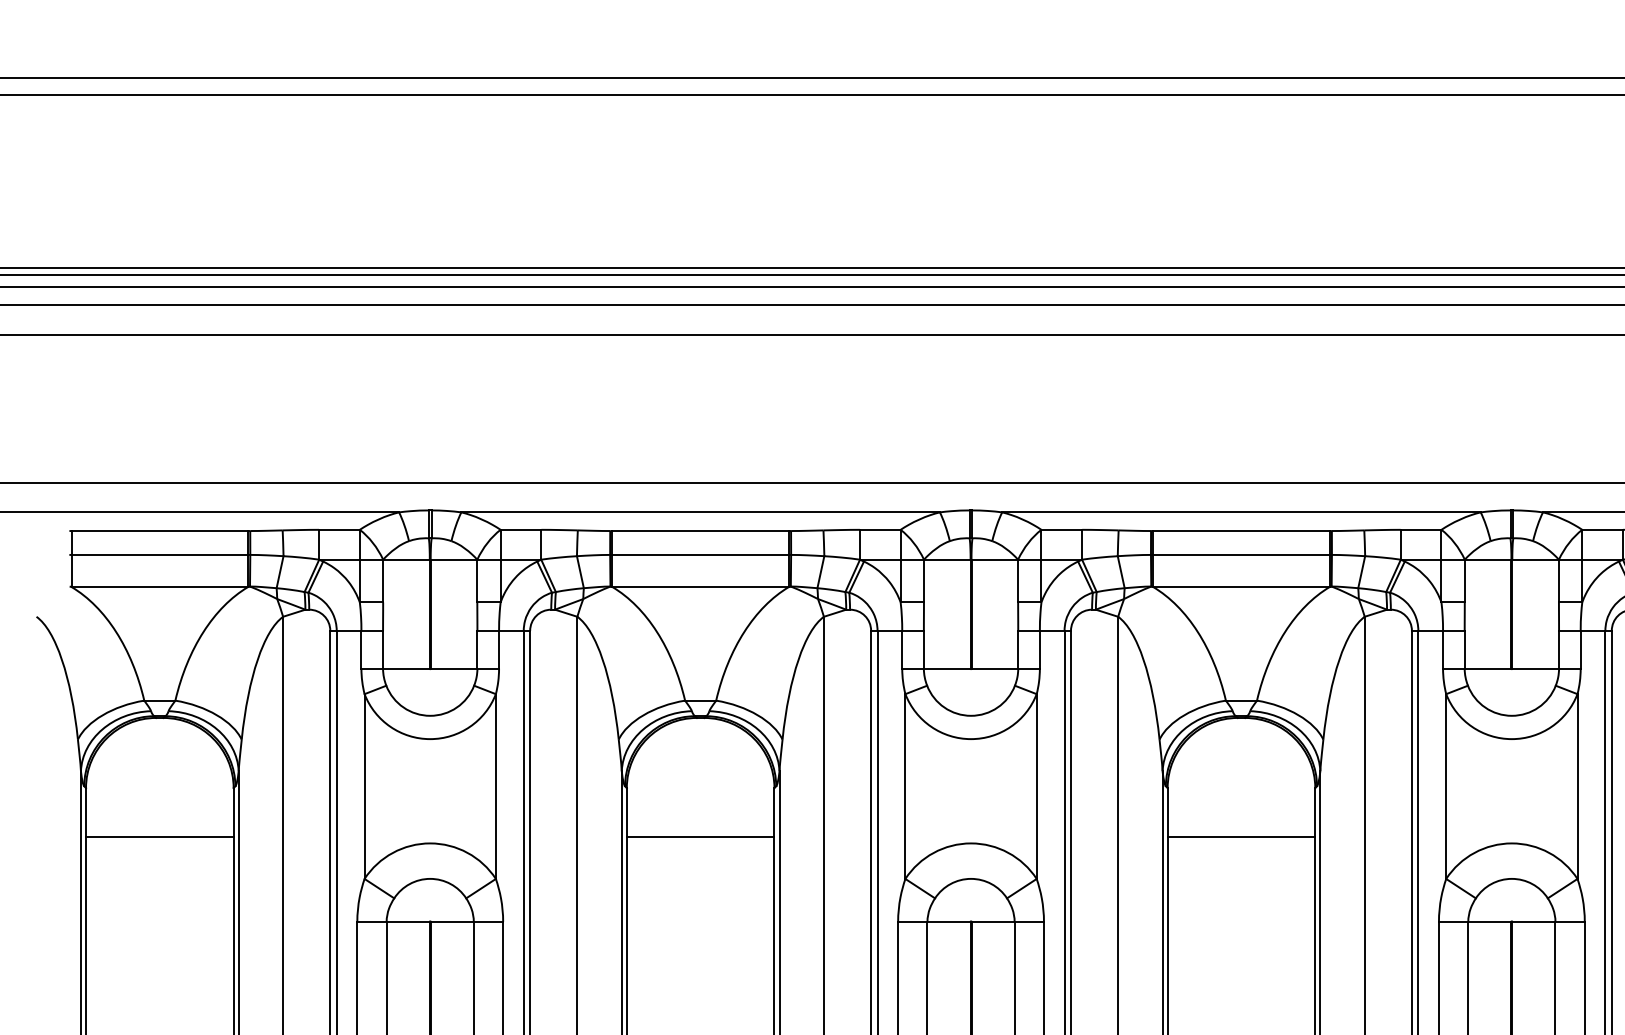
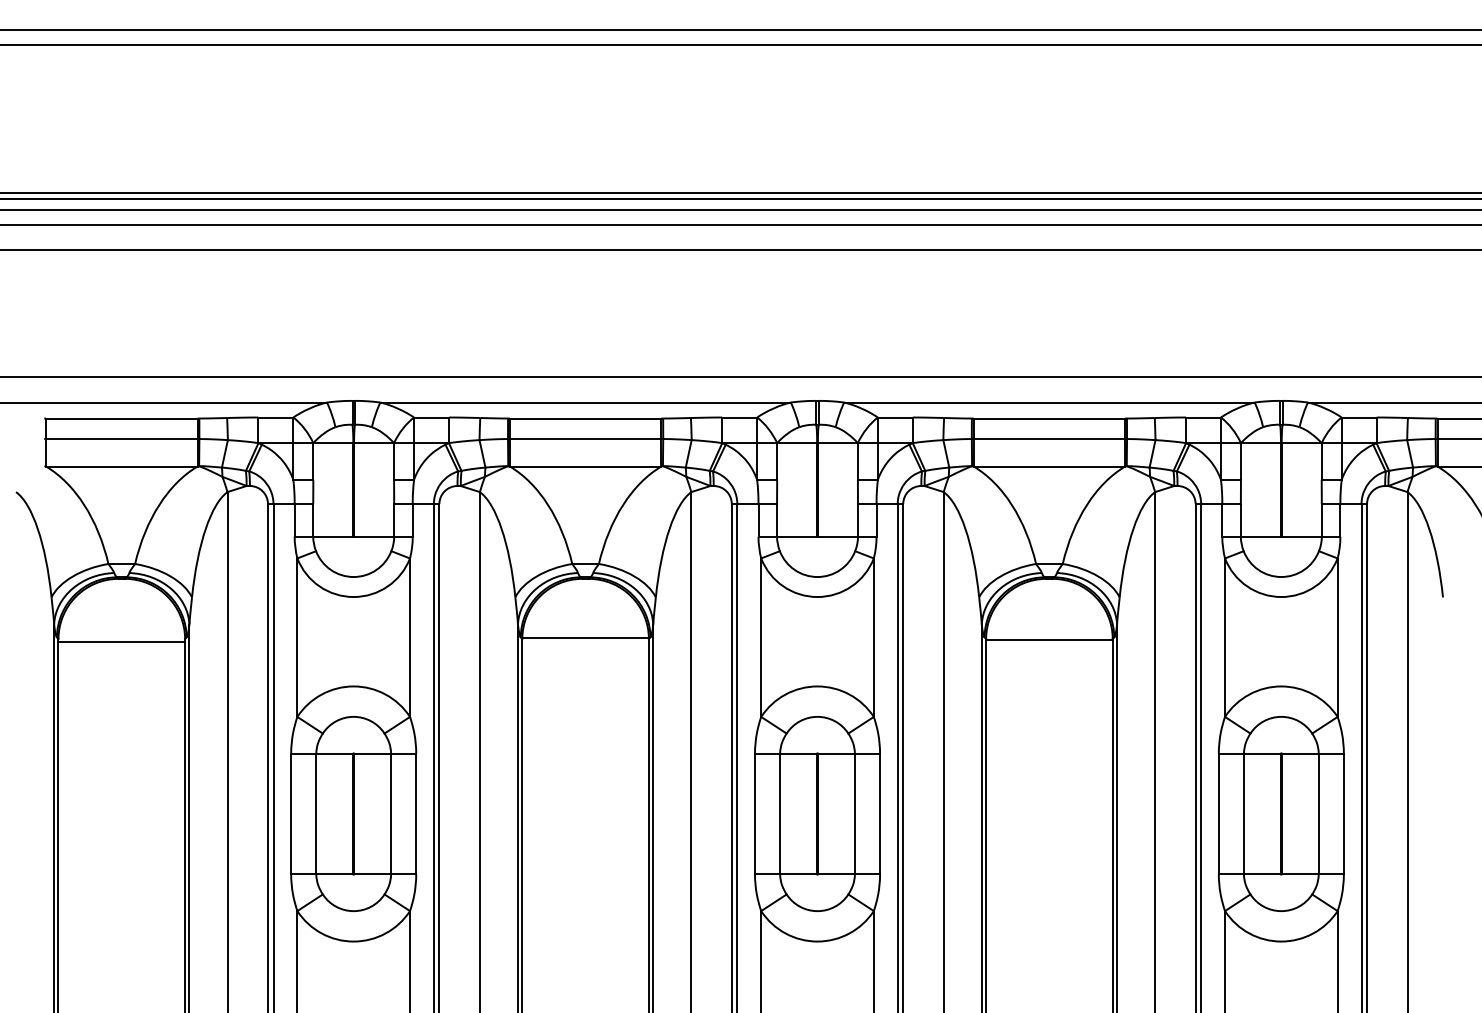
line: (159, 836) -> (121, 641), moved
line: (700, 836) -> (585, 637), moved
line: (1241, 836) -> (1049, 639), moved

